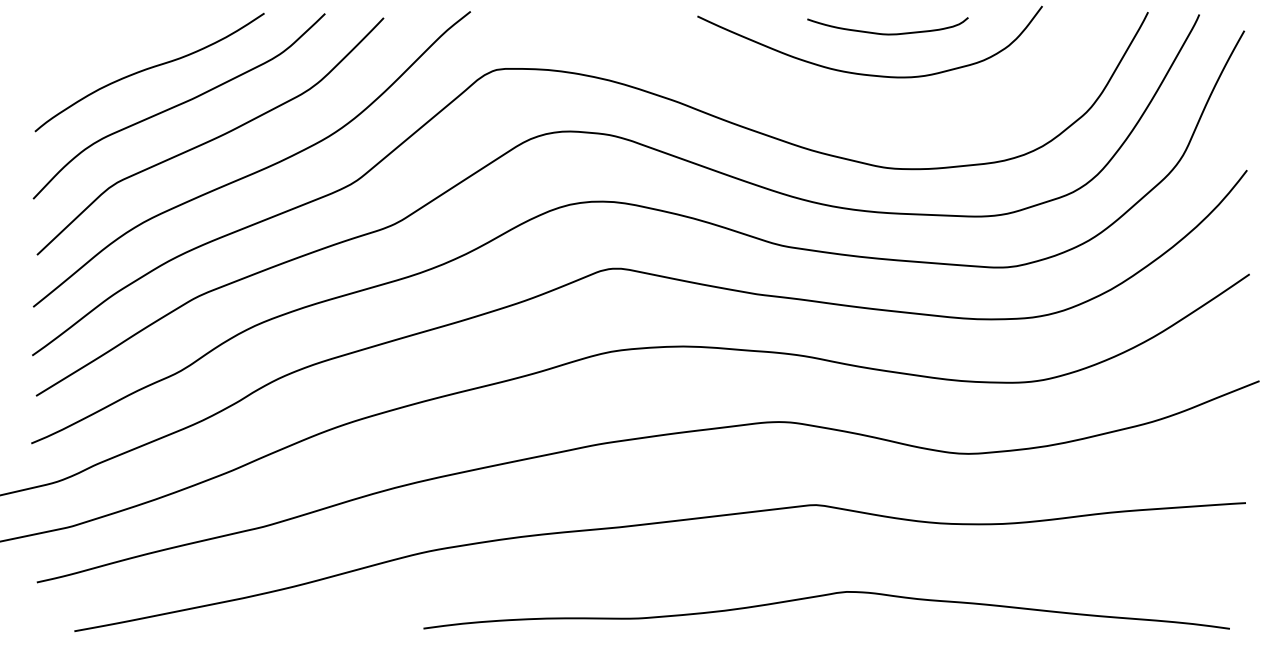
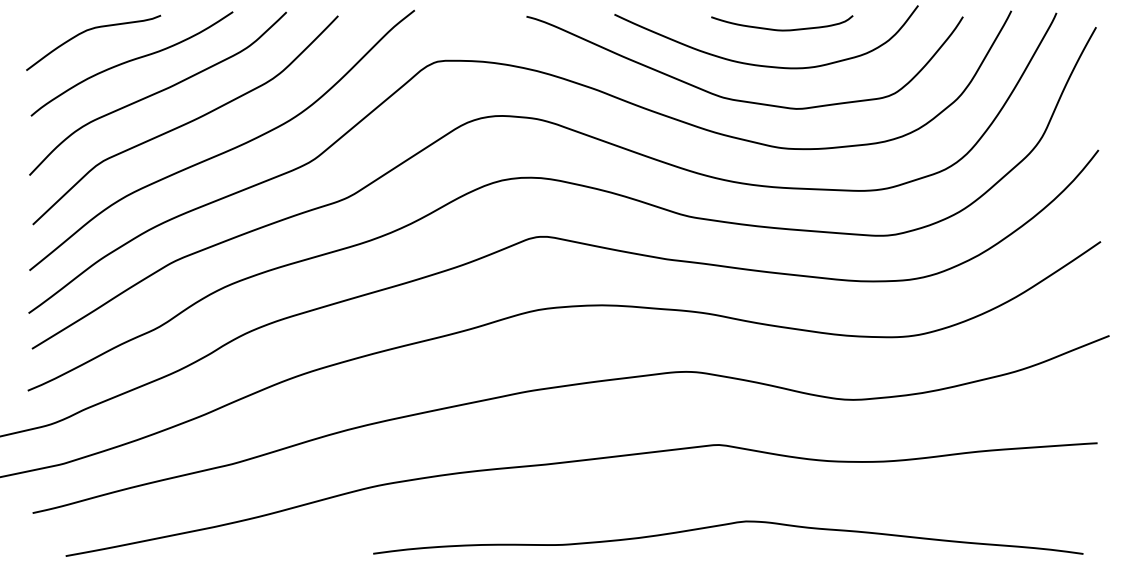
curve: (102, 34) -> (90, 30), added
curve: (839, 112) -> (739, 99), added

